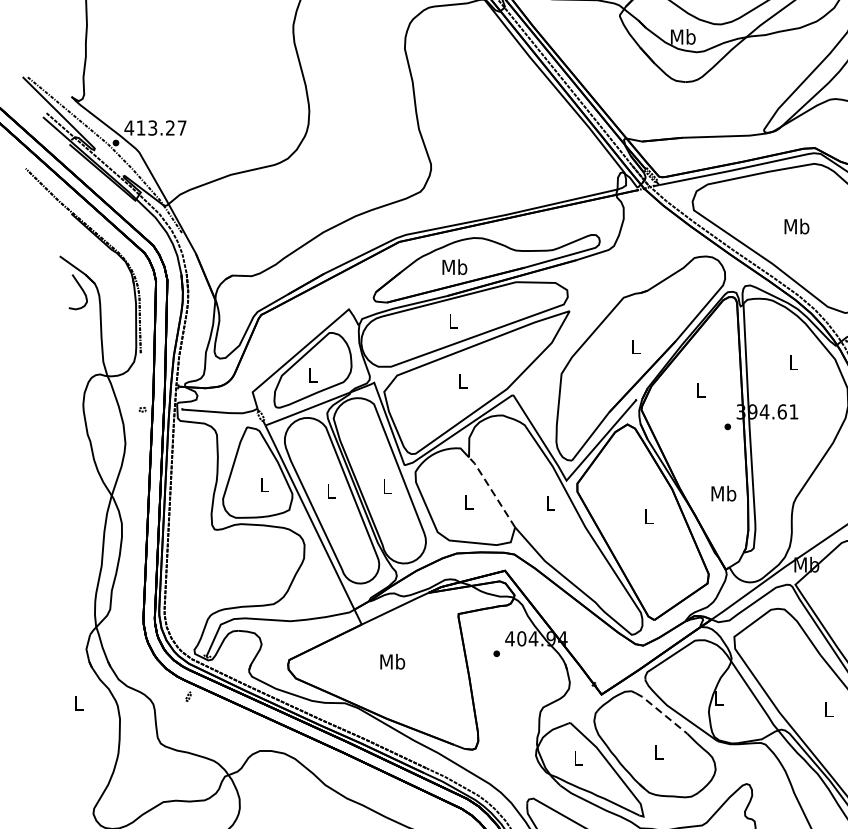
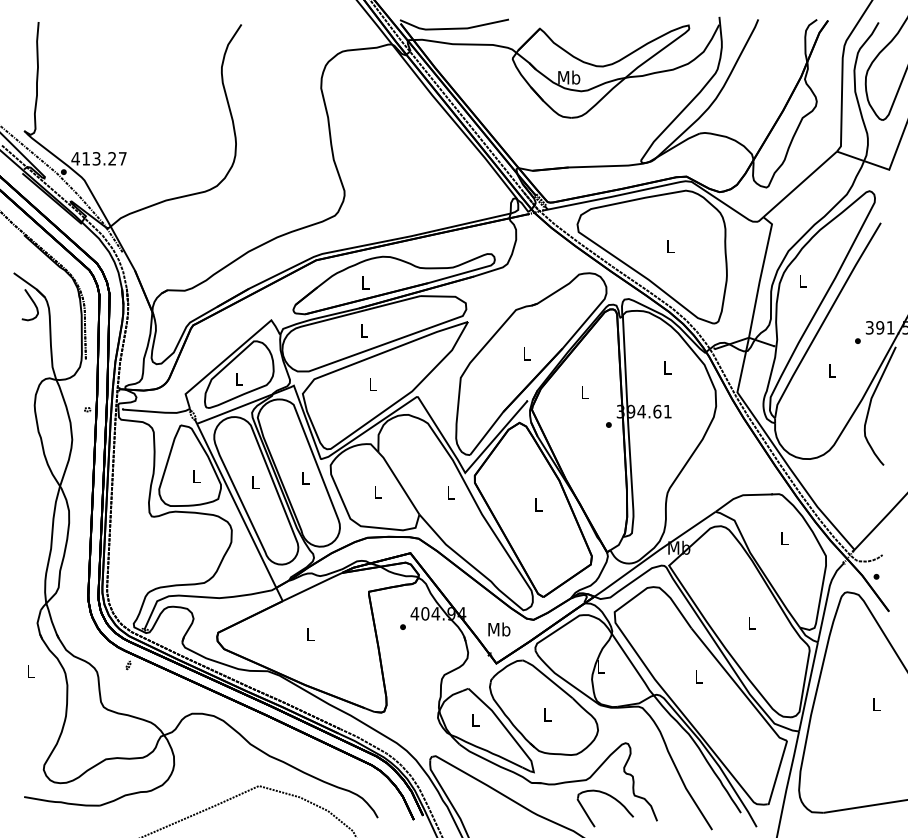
text: (796, 226) -> (670, 246), Mb -> L
text: (454, 266) -> (365, 282), Mb -> L
line: (491, 490) -> (398, 481), dashed -> solid
text: (724, 493) -> (499, 629), moved
text: (392, 662) -> (310, 634), Mb -> L
line: (661, 712) -> (549, 679), dashed -> solid

